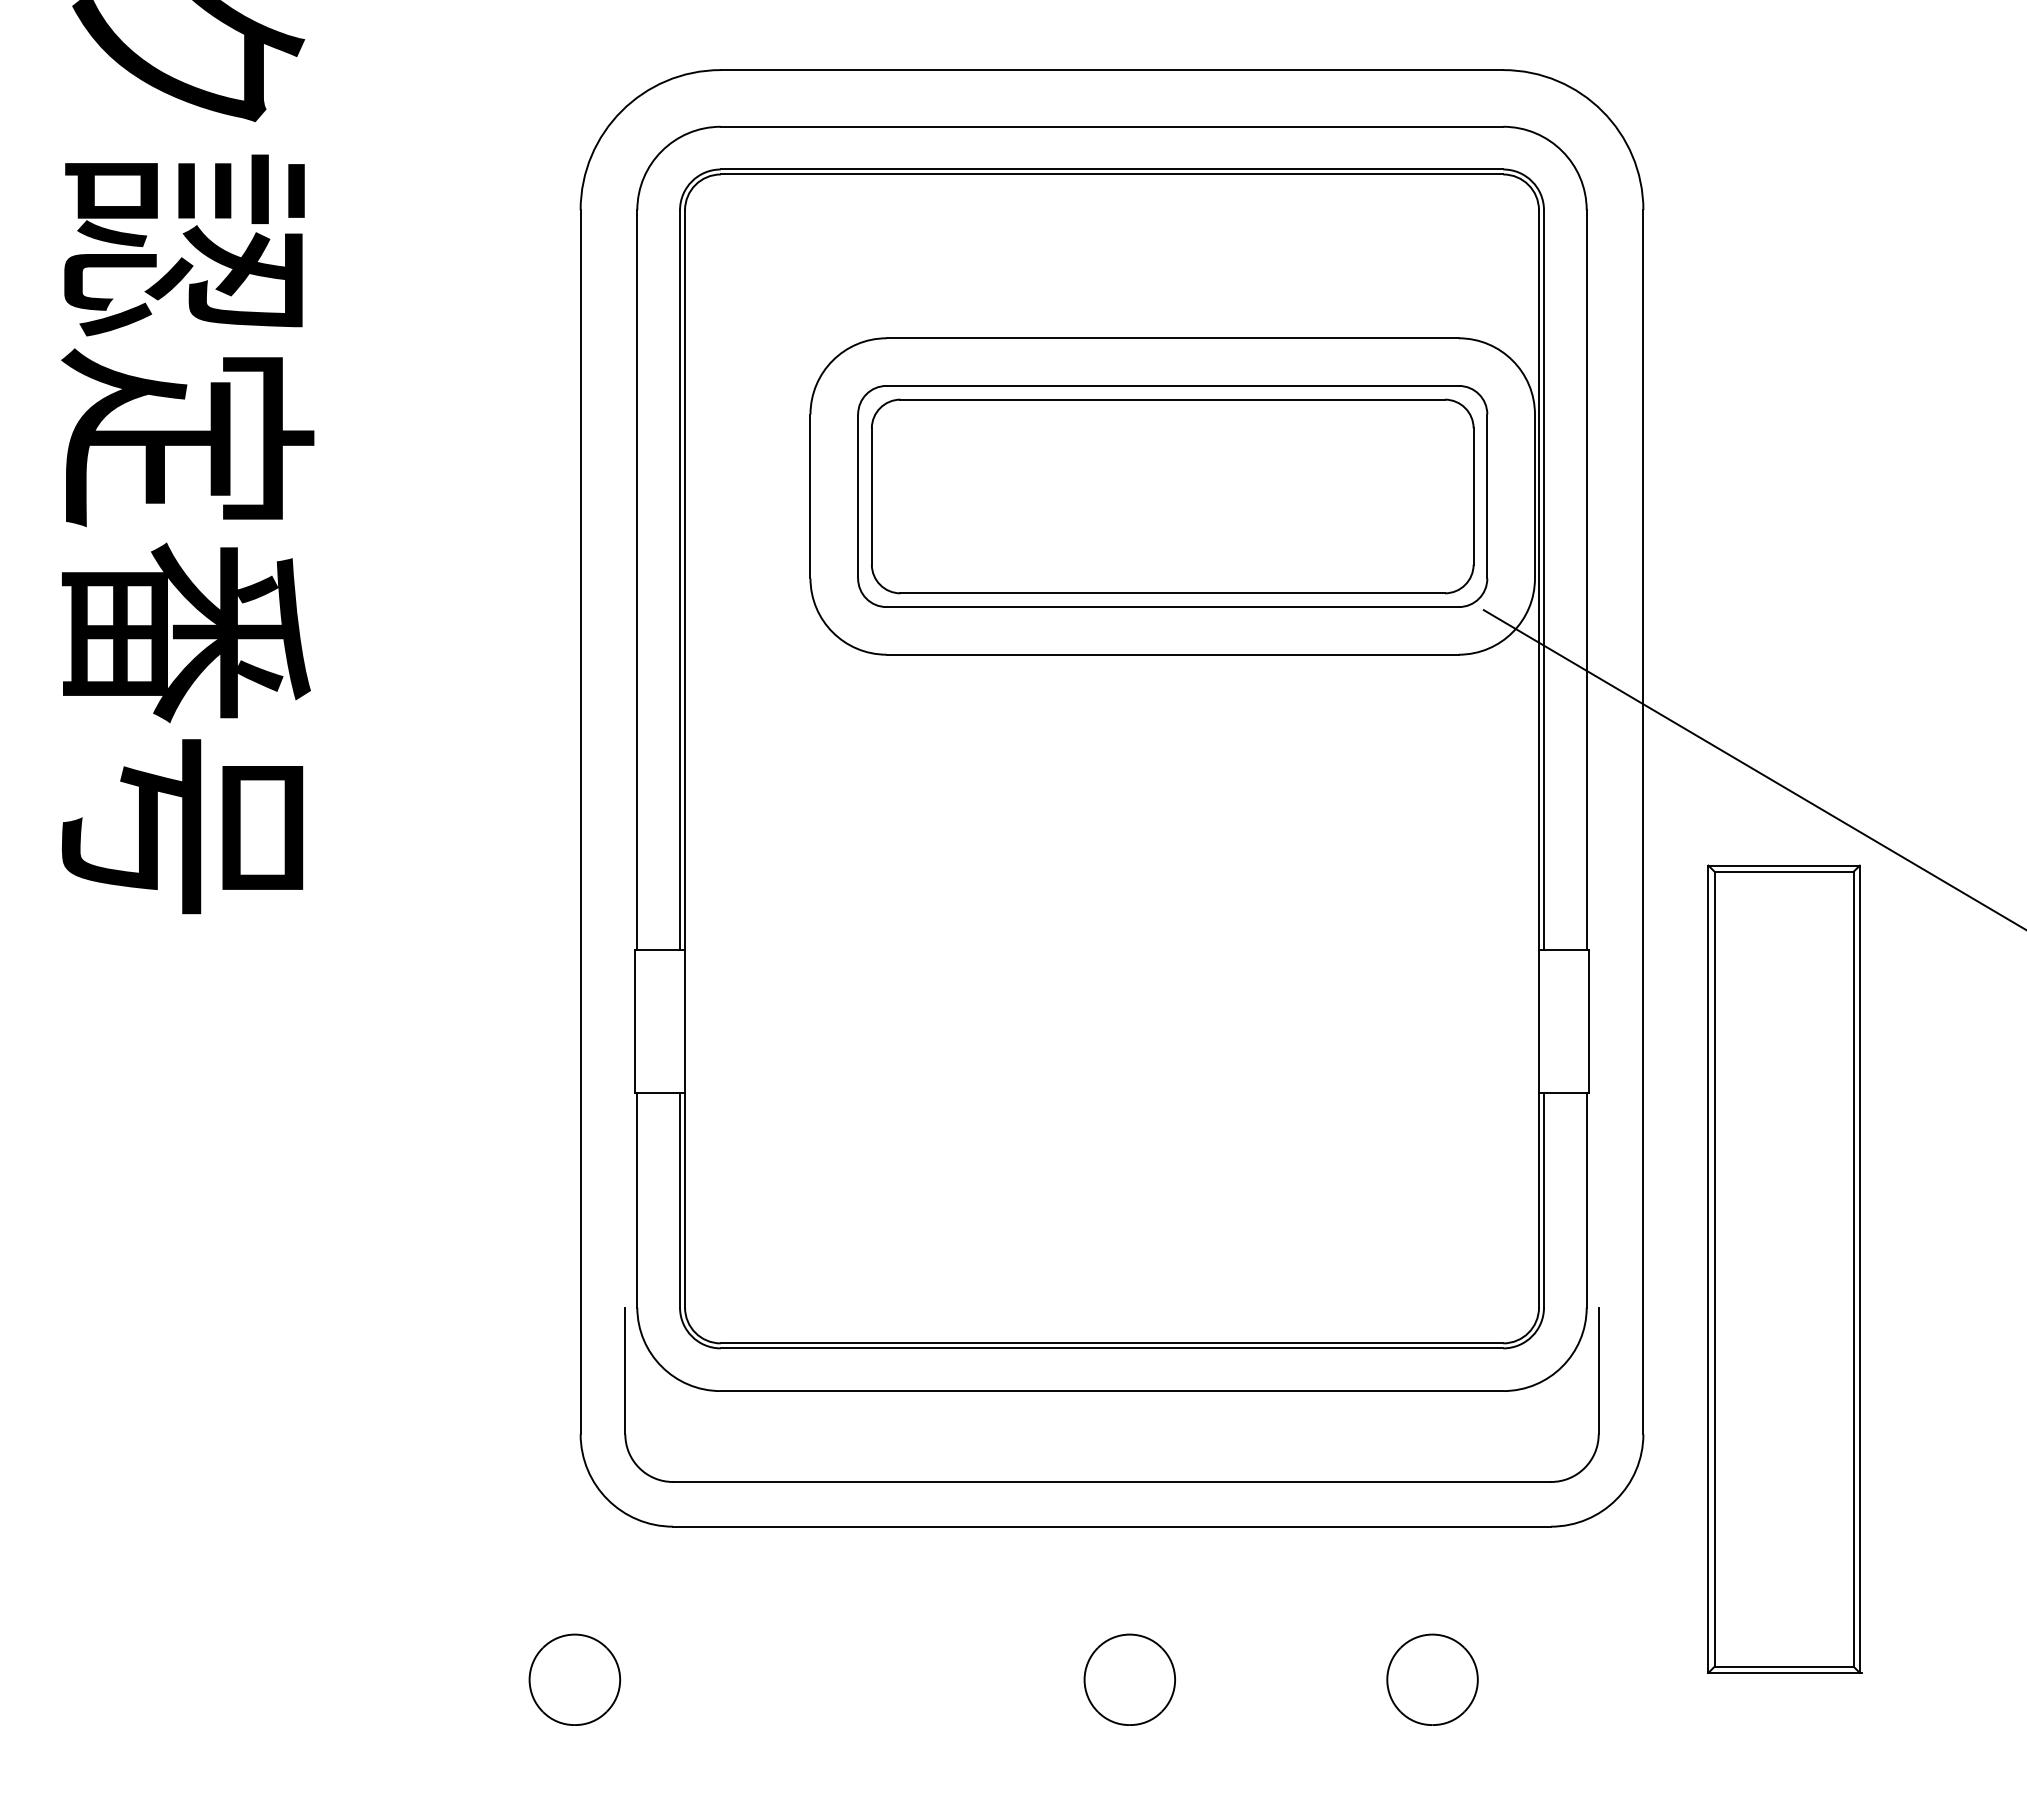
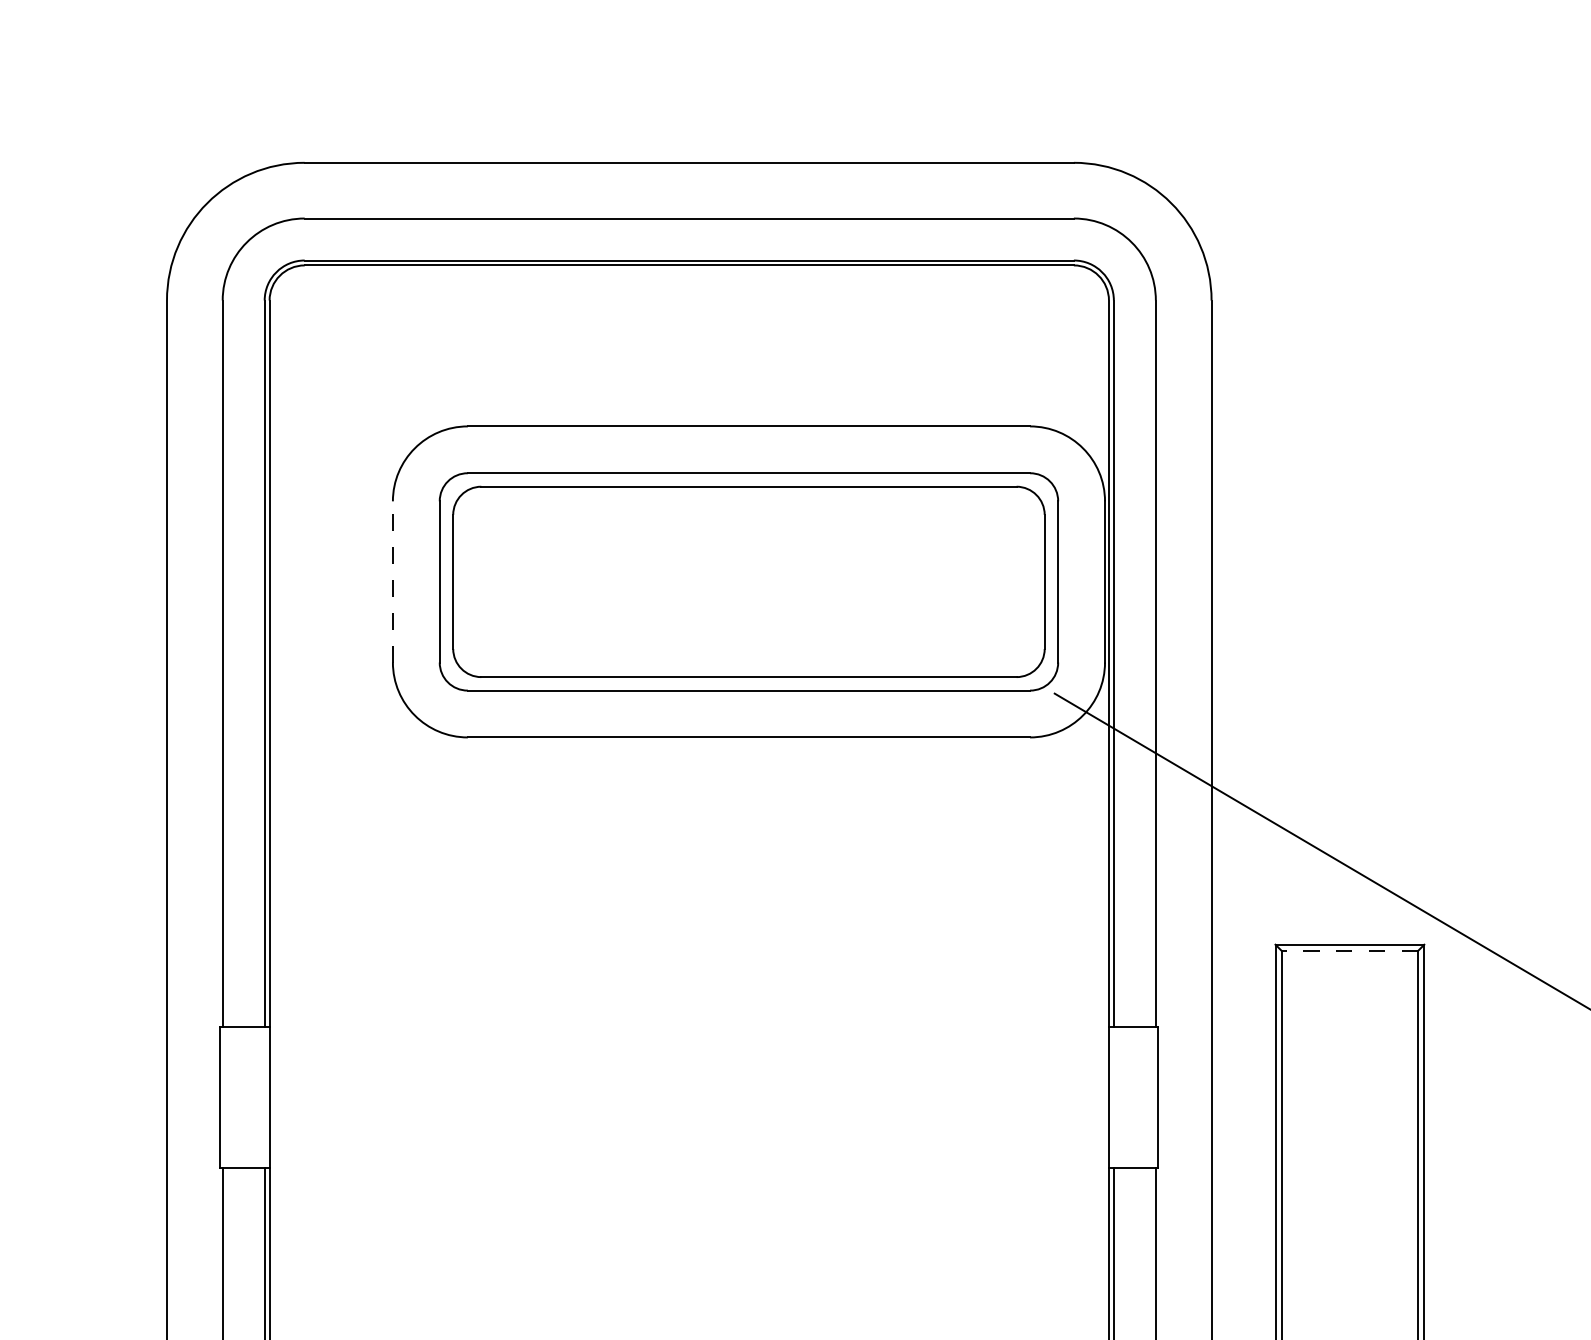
line: (810, 496) -> (392, 581), solid -> dashed
line: (1784, 871) -> (1350, 950), solid -> dashed

